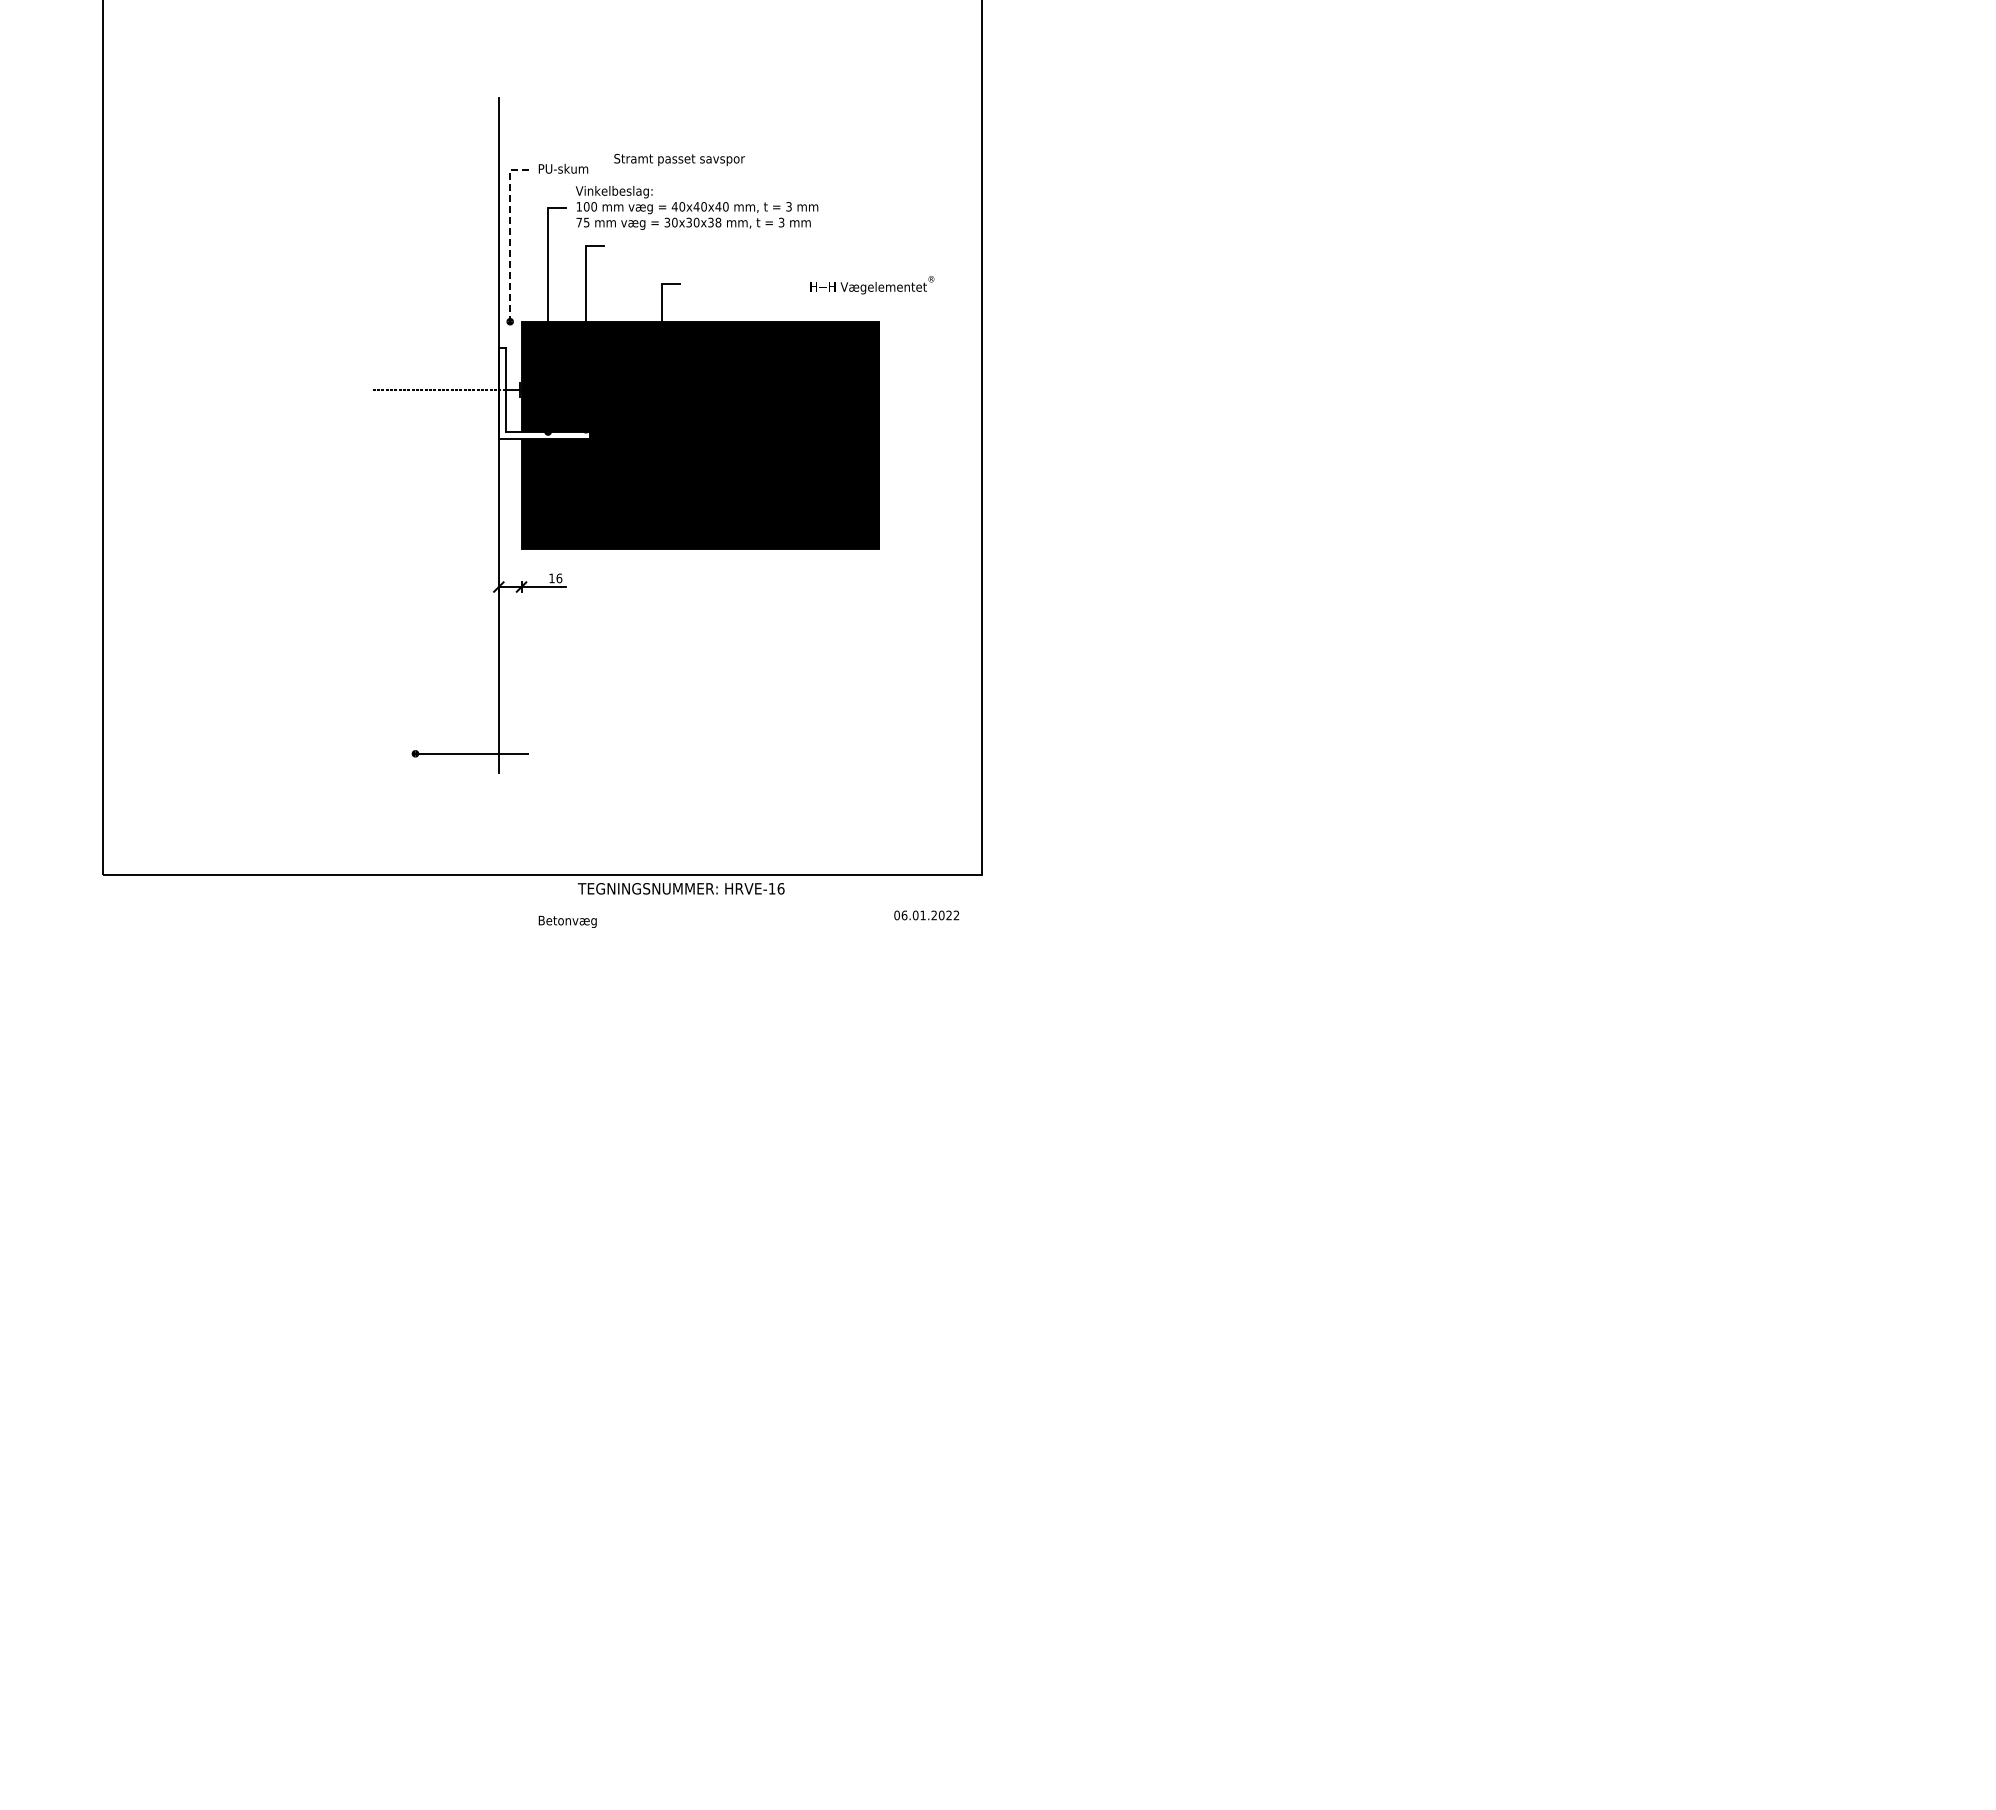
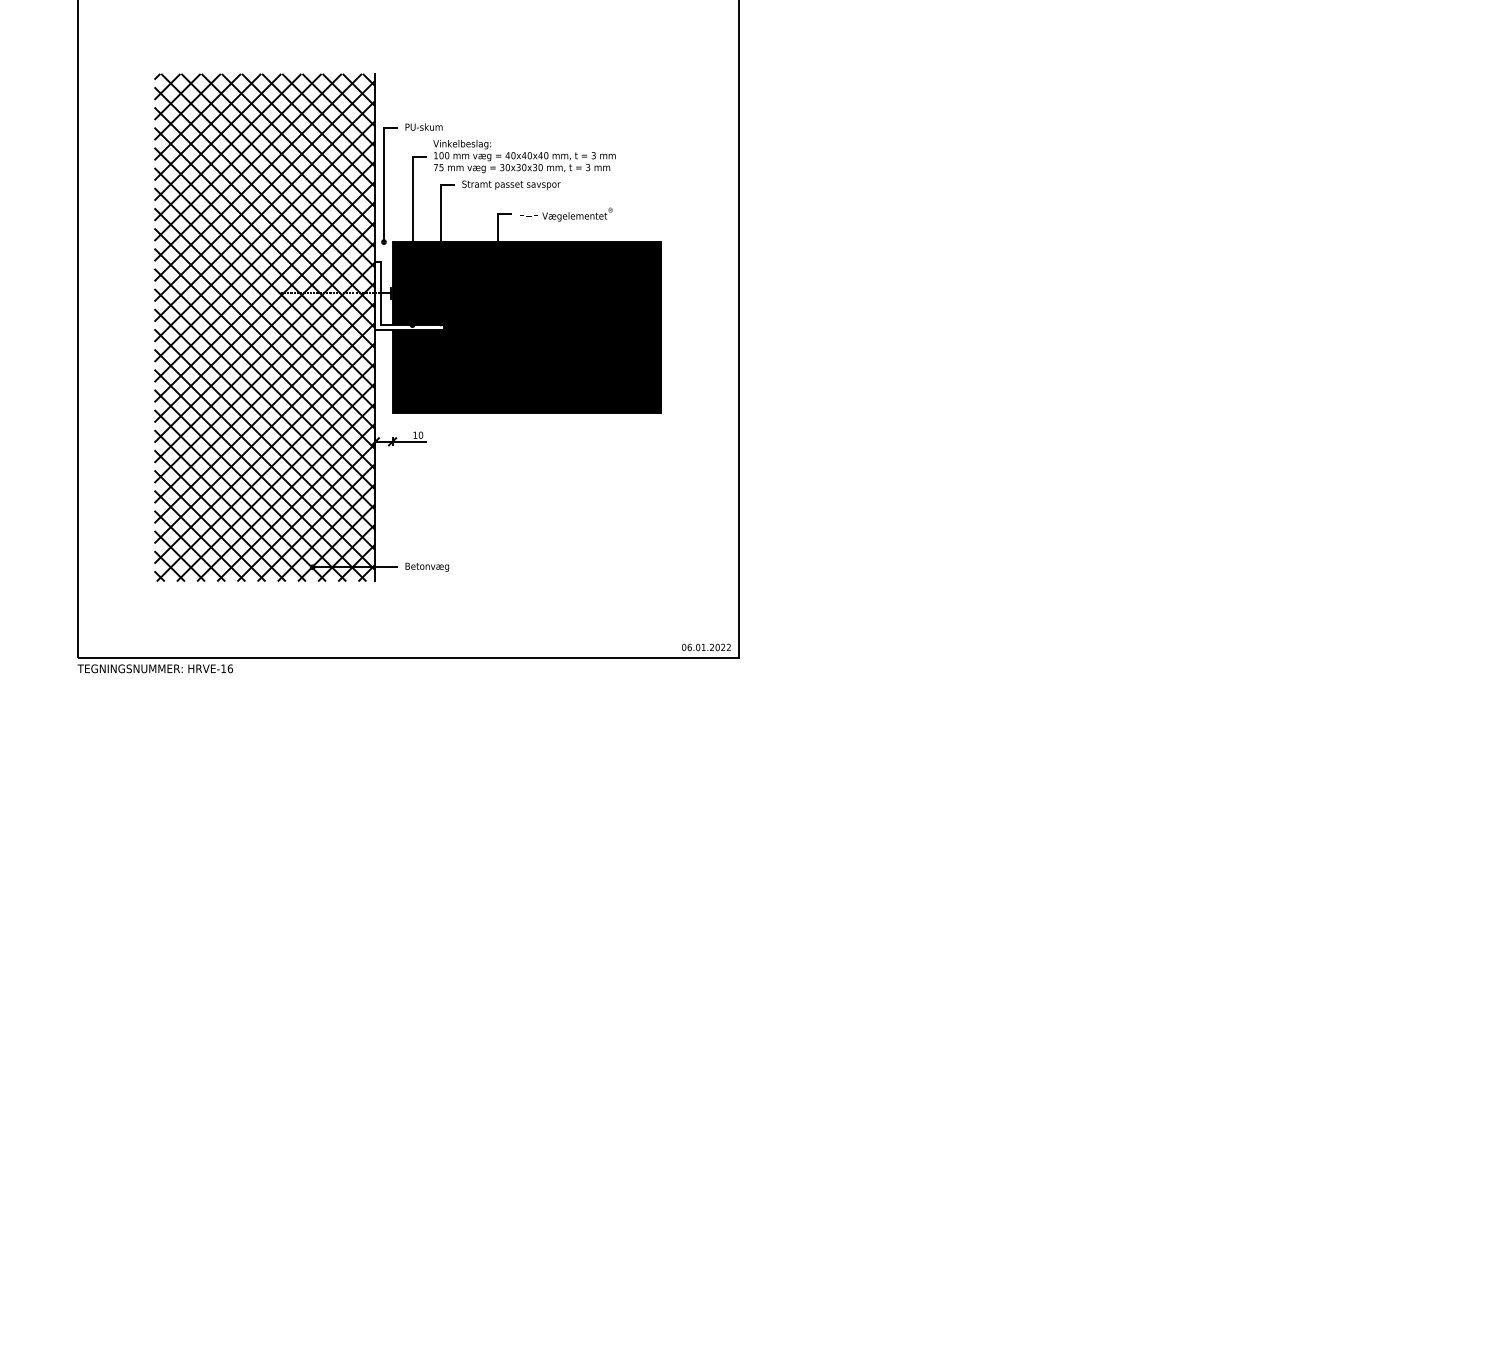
text: (679, 159) -> (511, 184), moved
text: (718, 222) -> (540, 167), 30x30x38 -> 30x30x30
line: (510, 235) -> (384, 177), dashed -> solid
text: (872, 285) -> (566, 214), moved
hatch: (351, 435) -> (264, 327), added
text: (559, 577) -> (421, 434), 16 -> 10
text: (681, 888) -> (155, 668), moved
text: (926, 915) -> (706, 647), moved
text: (567, 921) -> (427, 567), moved

